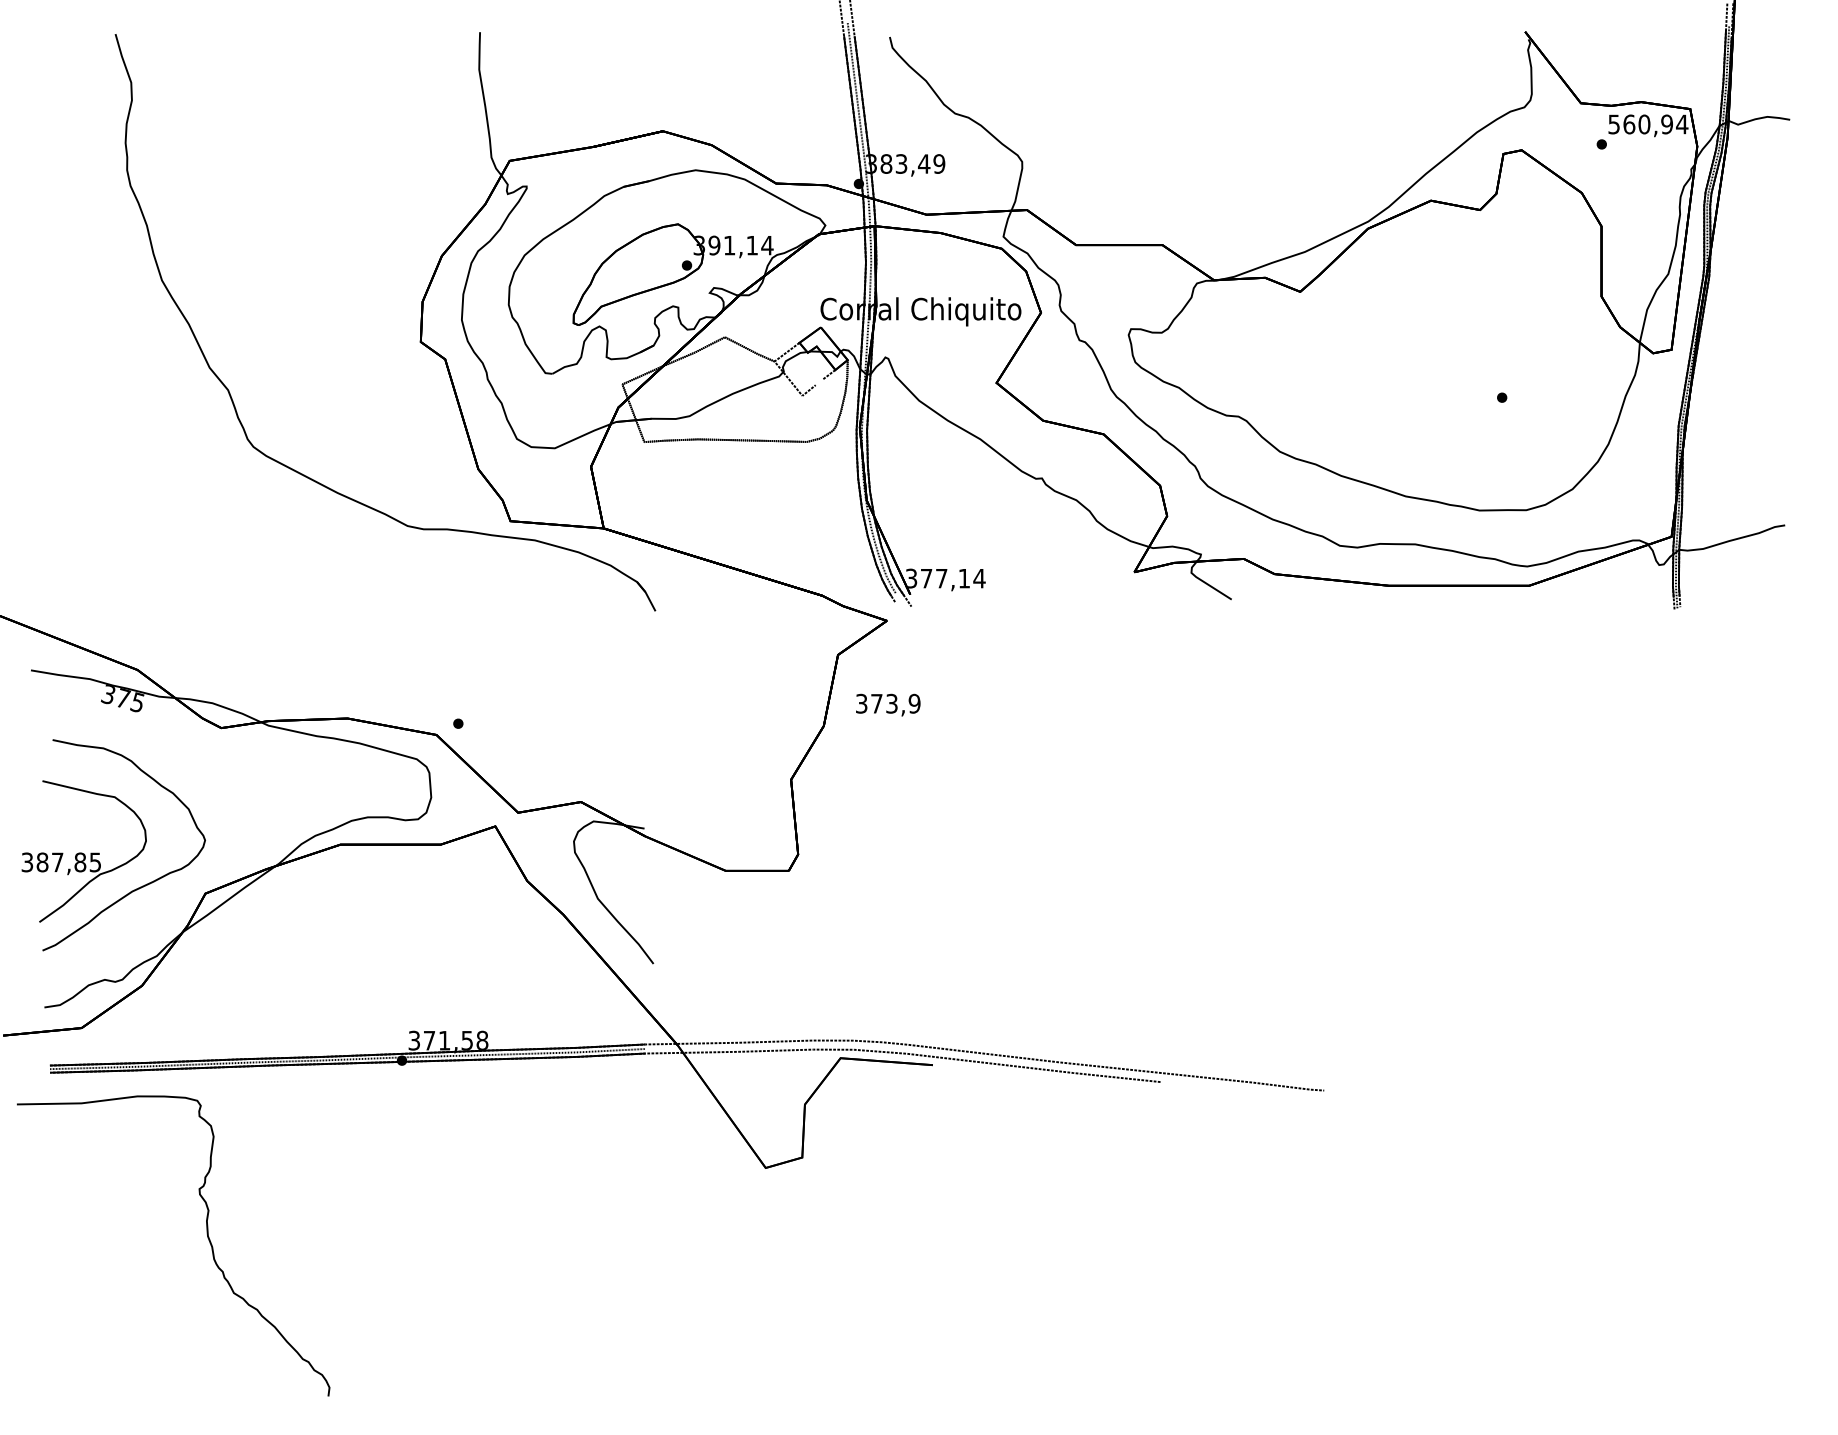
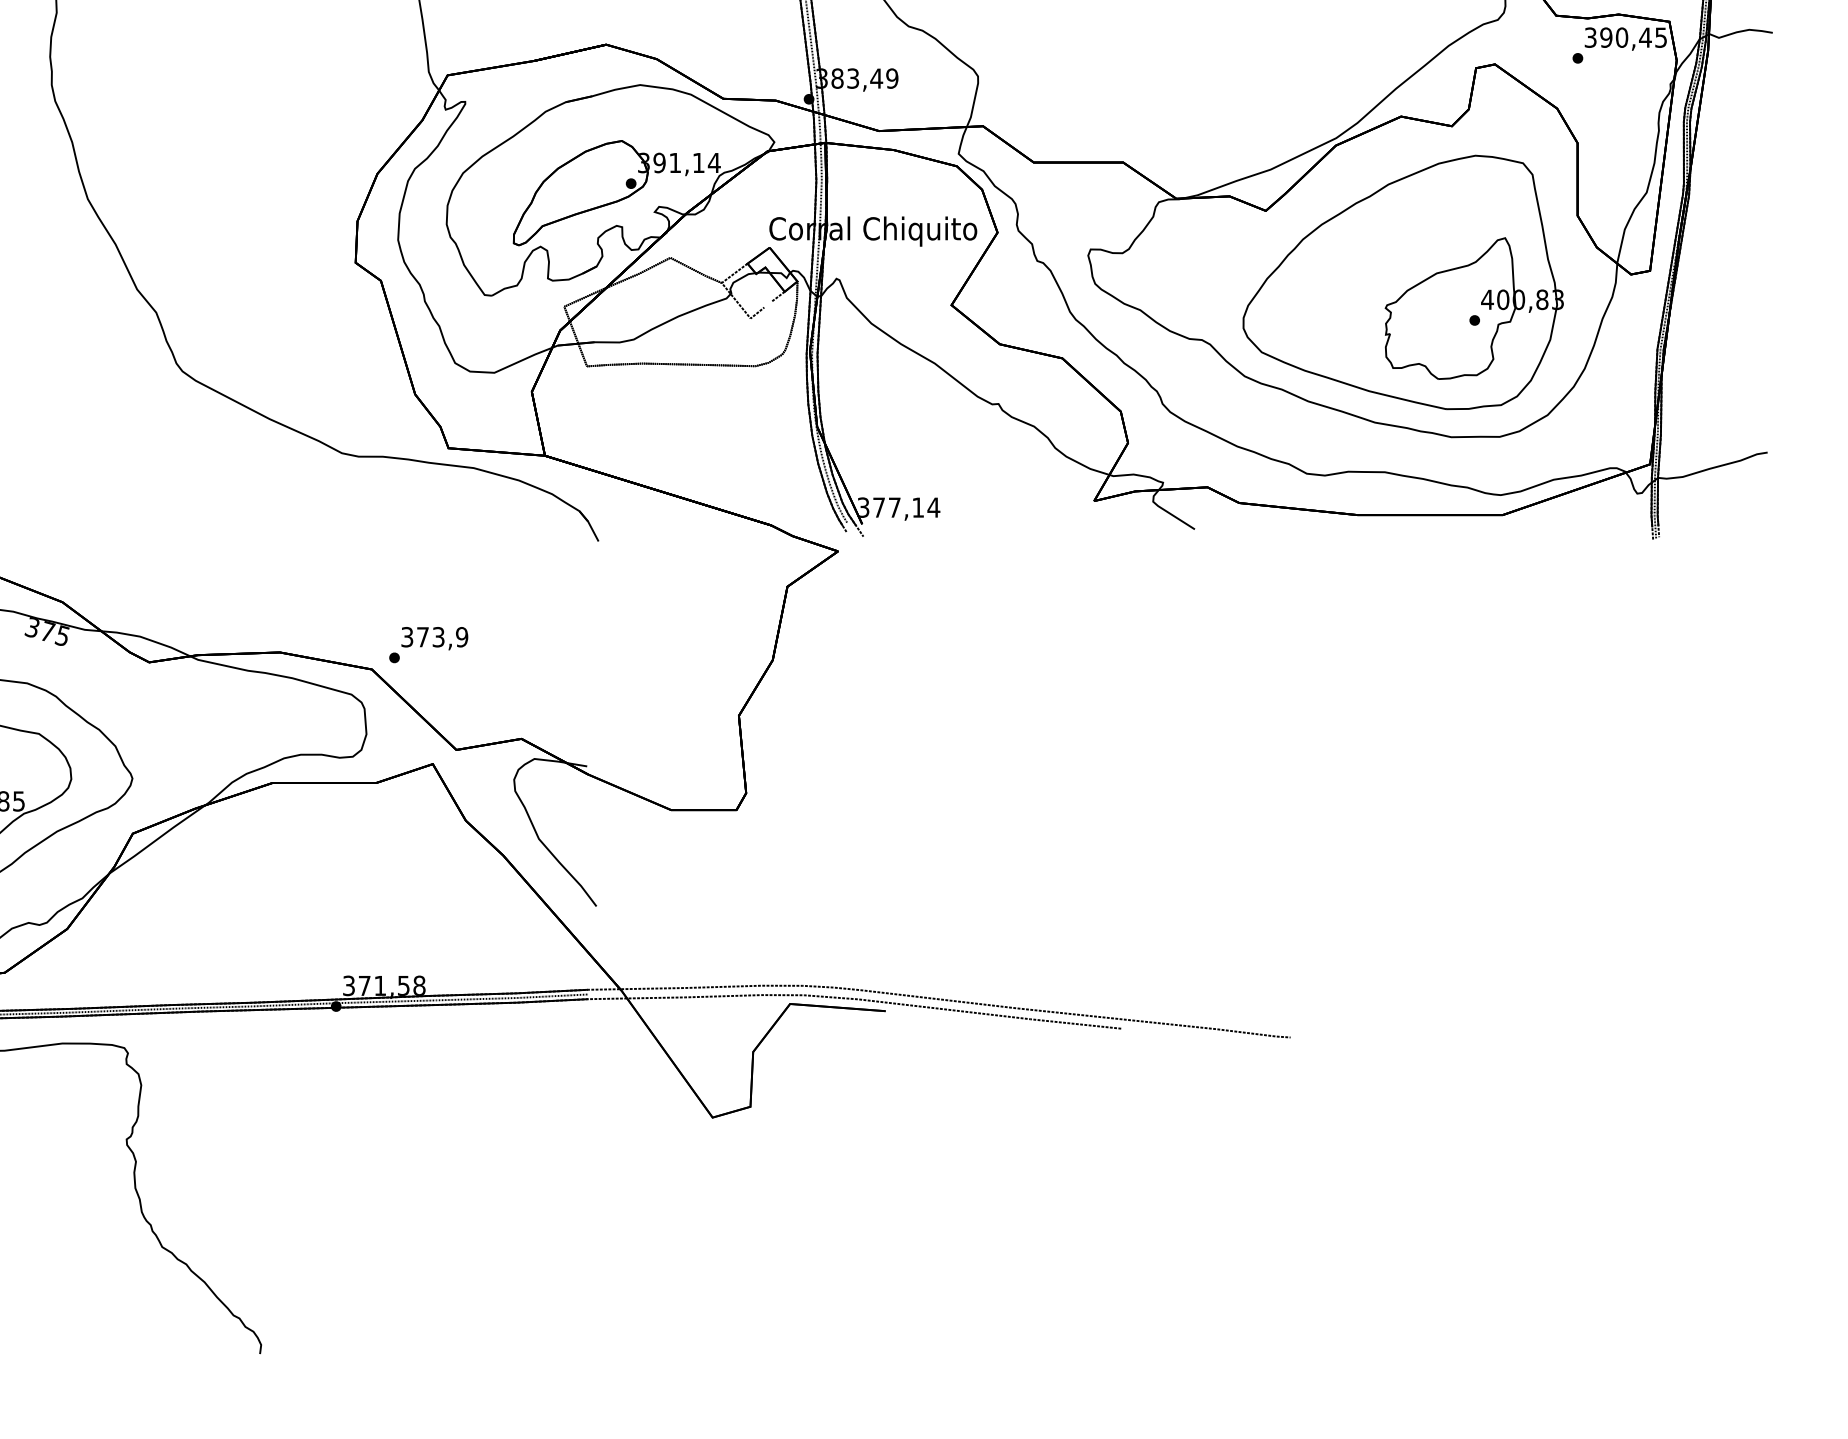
text: (1648, 124) -> (1626, 37), 560,94 -> 390,45
part: (1432, 360) -> (1402, 281), added
text: (888, 704) -> (435, 637), moved

